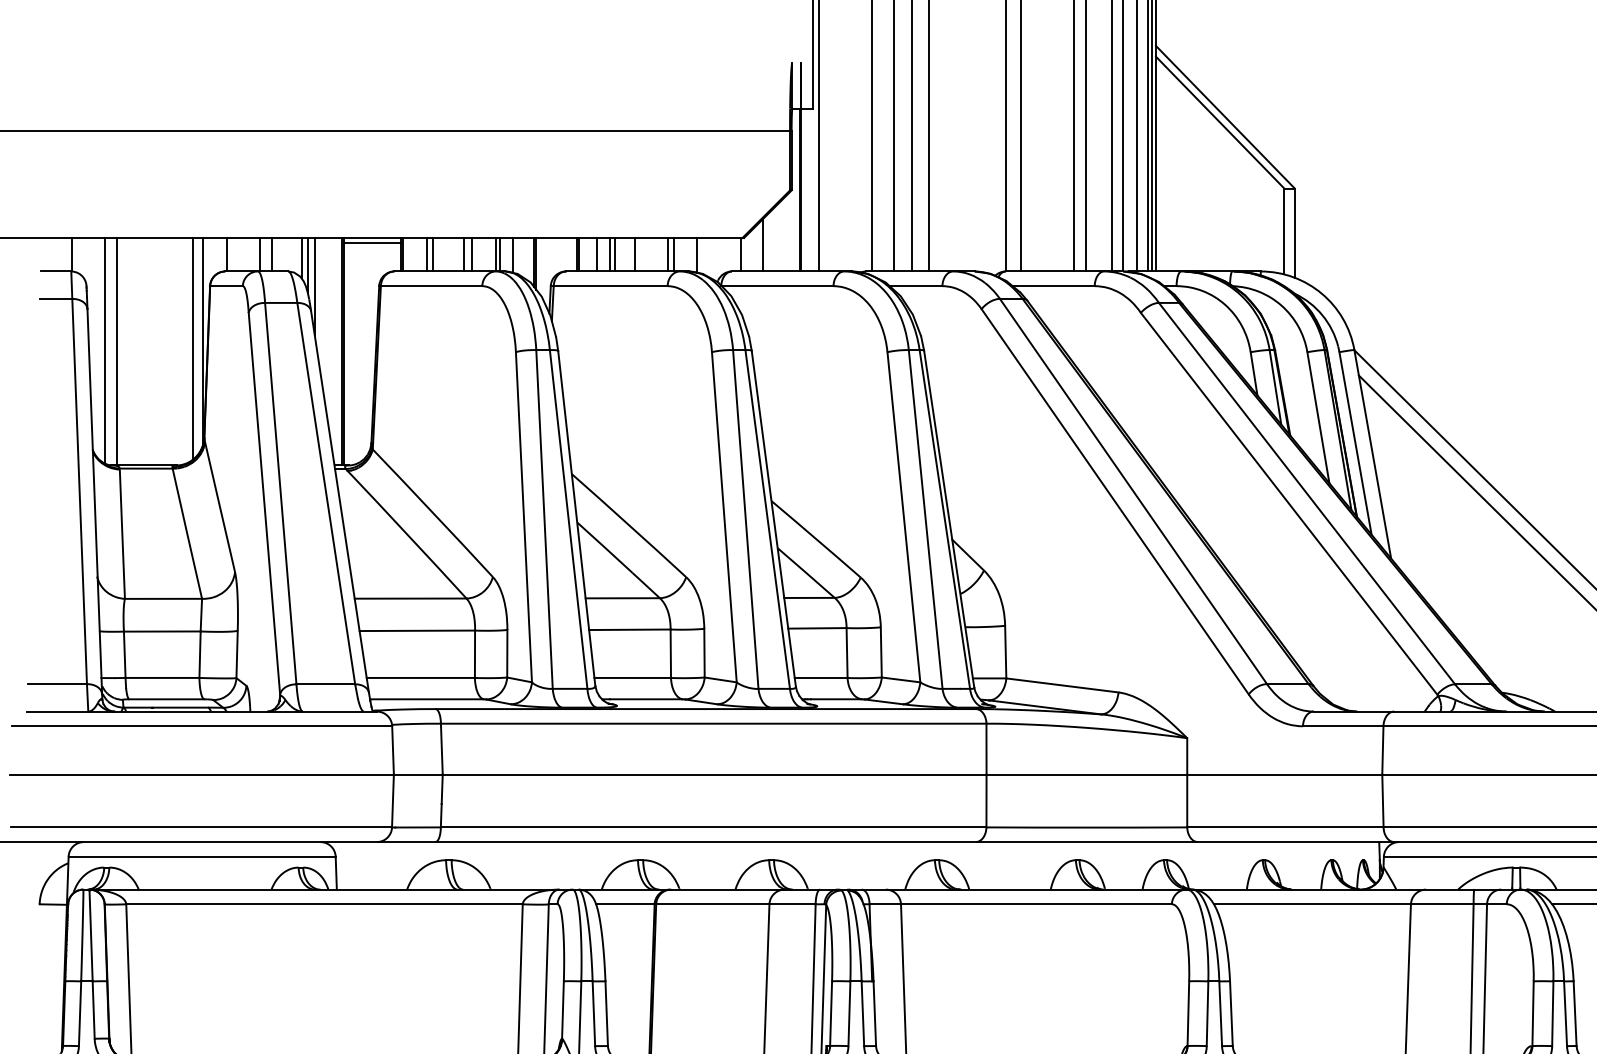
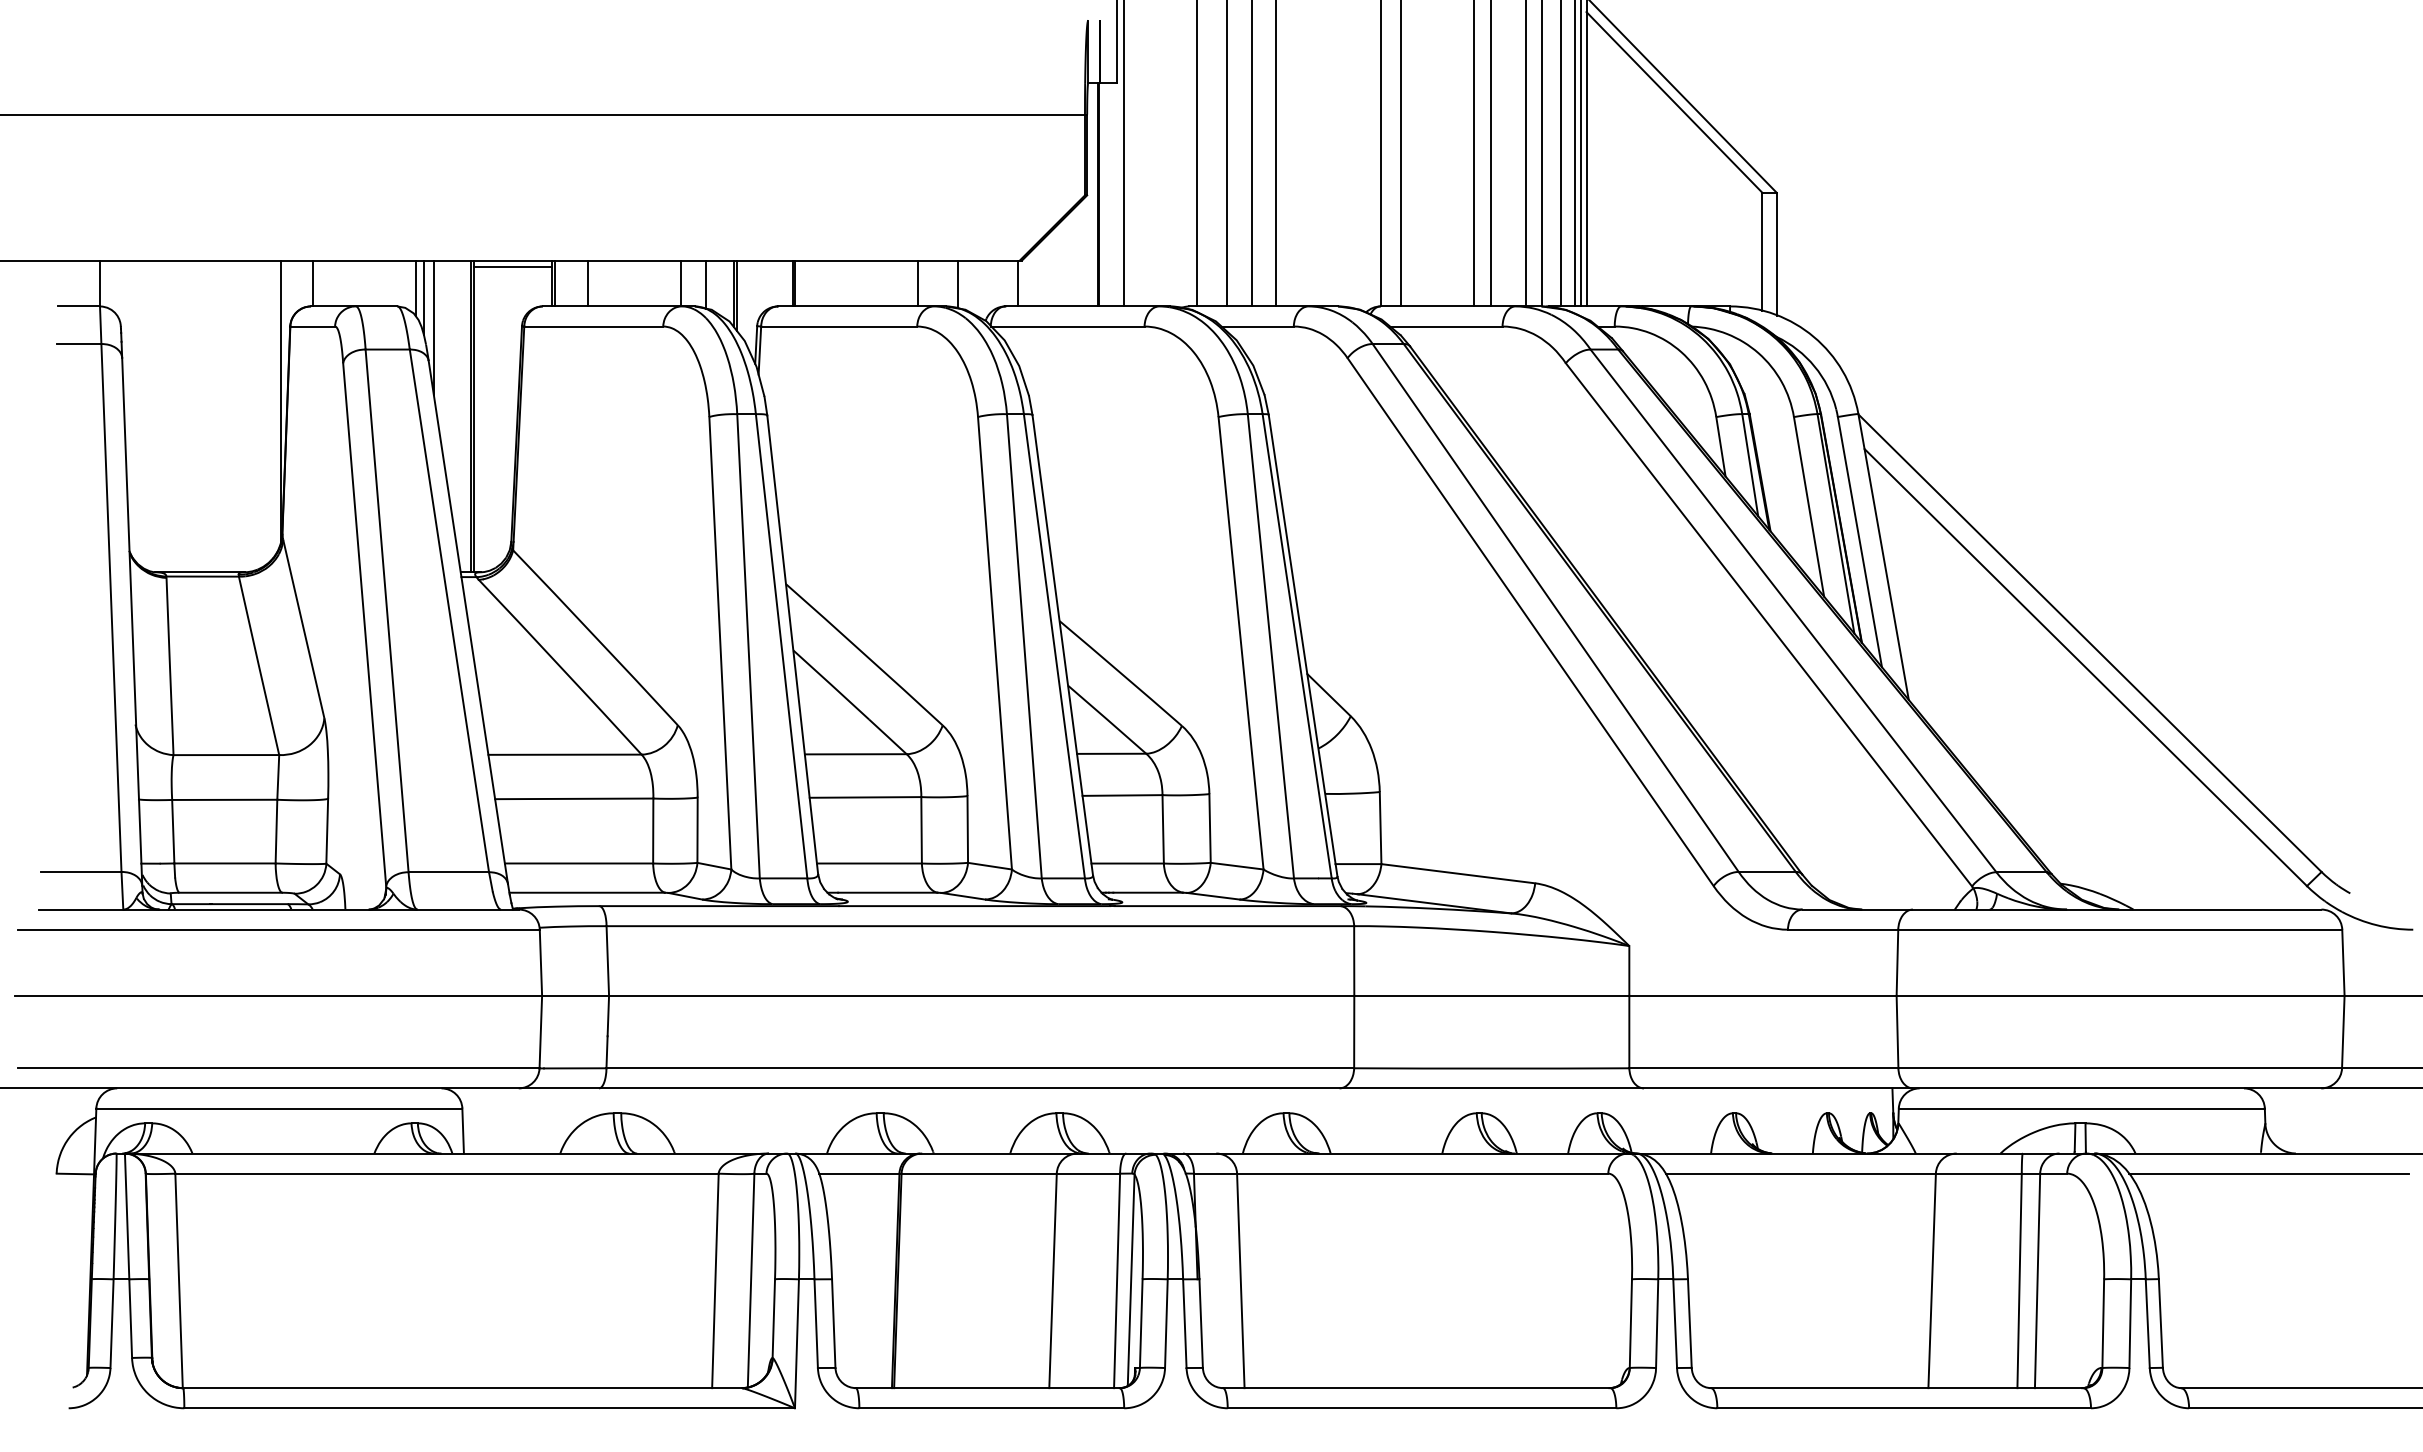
line: (762, 245) -> (1047, 270), removed
line: (259, 254) -> (358, 283), removed
line: (272, 254) -> (375, 283), removed
line: (432, 254) -> (595, 283), removed
line: (464, 254) -> (638, 283), removed
line: (472, 254) -> (649, 283), removed
line: (499, 254) -> (687, 283), removed
line: (597, 254) -> (820, 283), removed
line: (609, 254) -> (837, 283), removed
line: (614, 254) -> (844, 283), removed
line: (634, 254) -> (872, 283), removed
line: (673, 254) -> (925, 283), removed
line: (192, 348) -> (266, 412), removed
line: (105, 350) -> (146, 414), removed
line: (116, 351) -> (162, 416), removed

